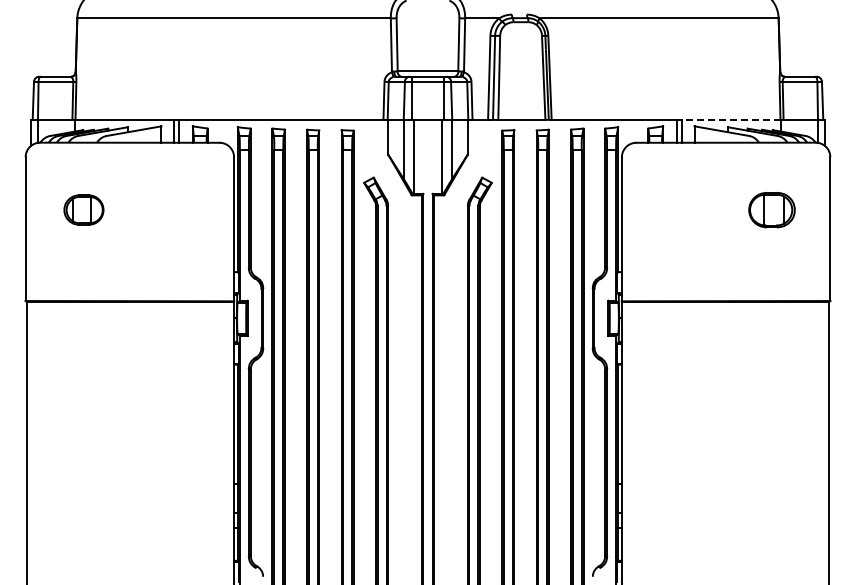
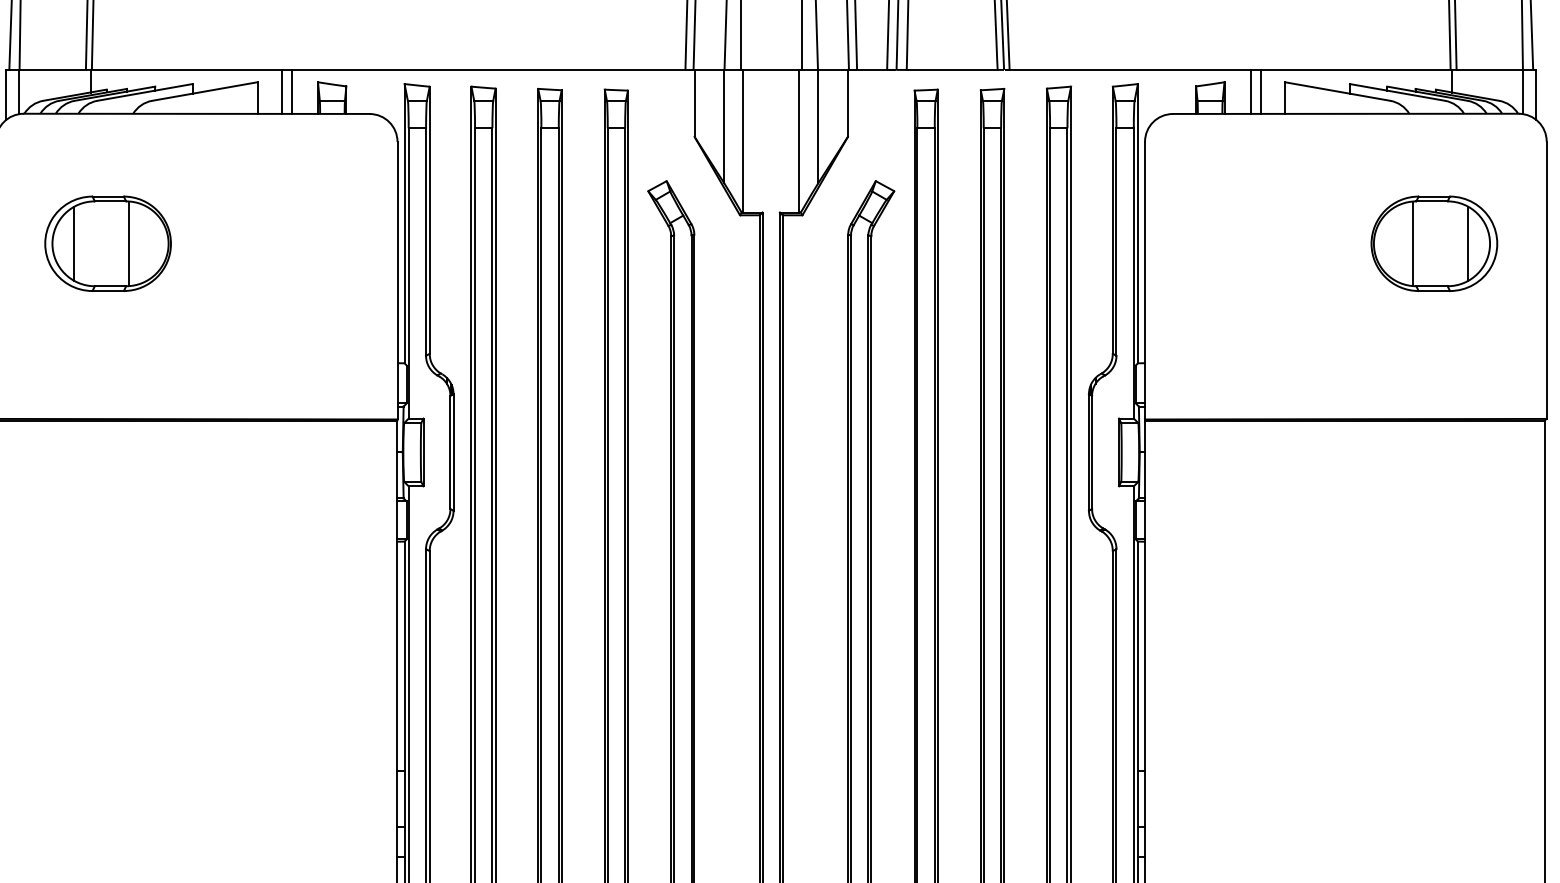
line: (731, 119) -> (1356, 69), dashed -> solid
part: (83, 209) -> (107, 242), size x1.67
part: (771, 209) -> (1433, 242), size x1.43

